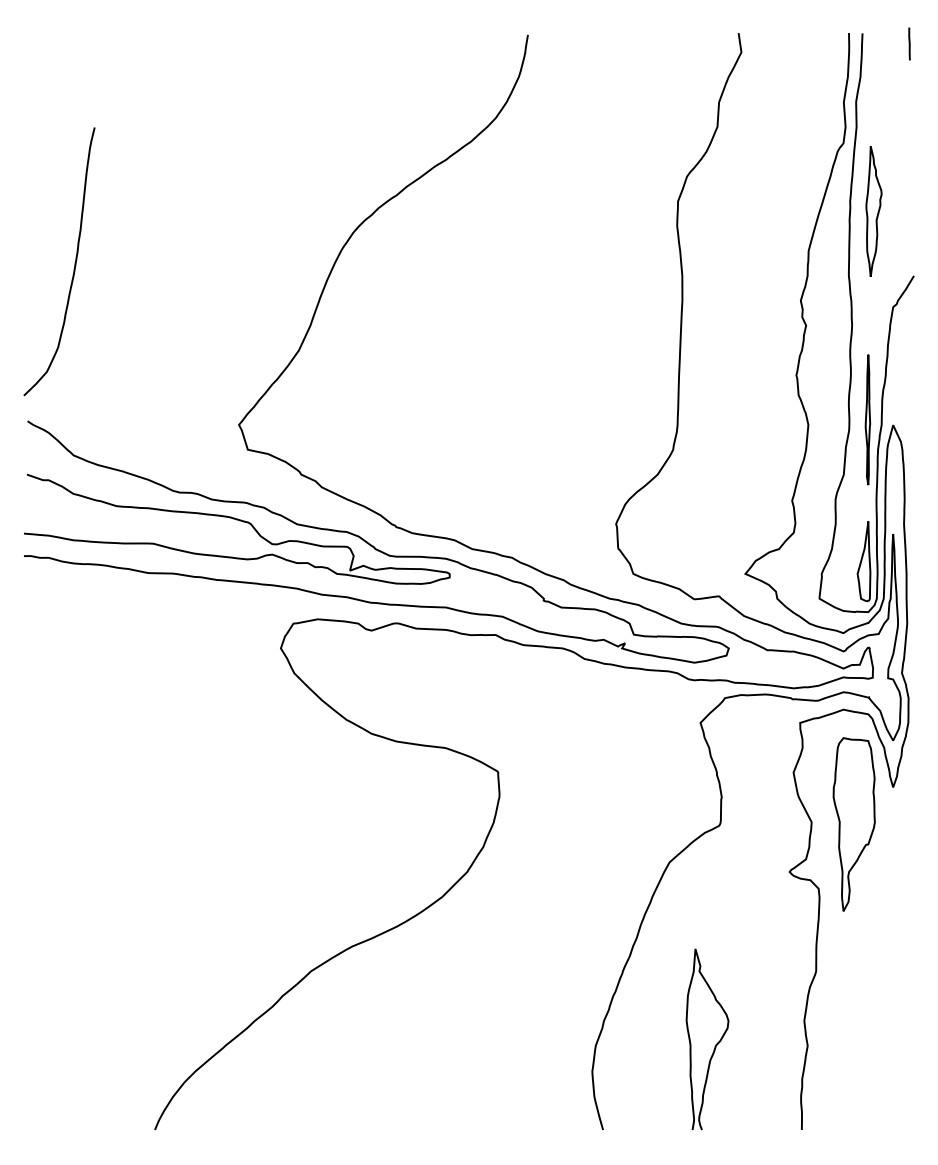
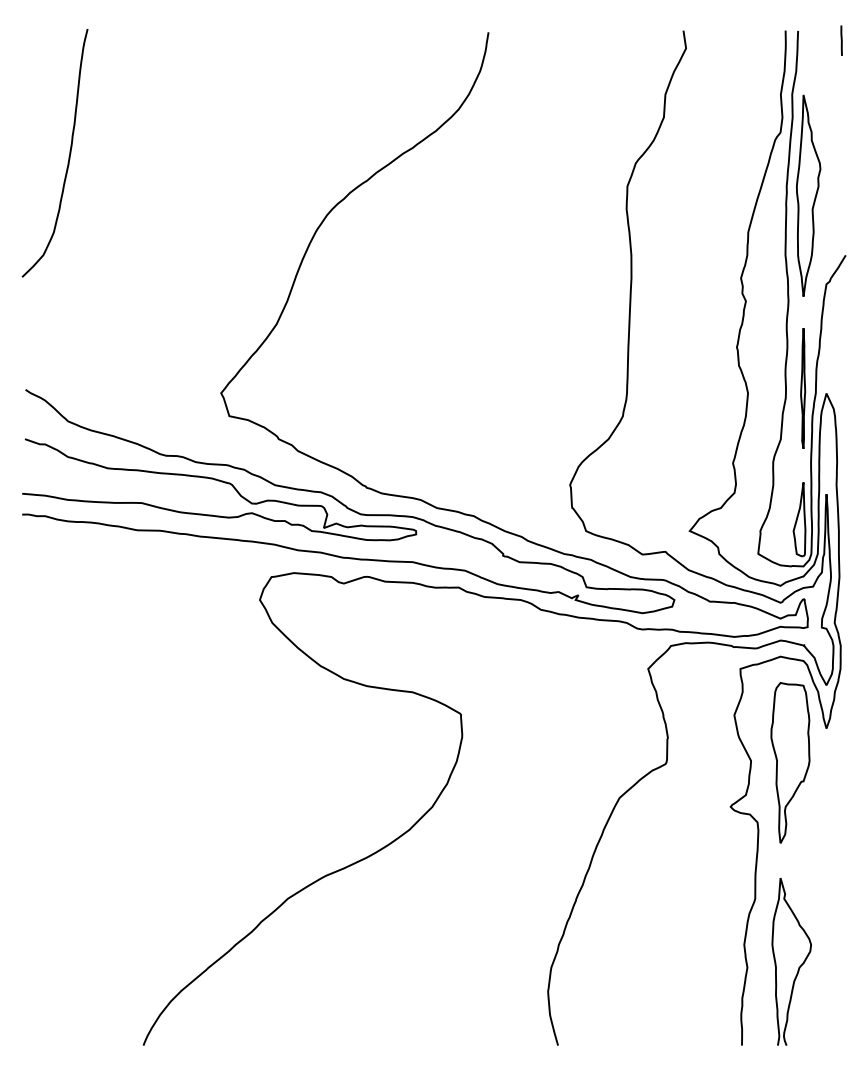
part: (873, 211) -> (808, 195), size x1.67
curve: (74, 265) -> (68, 156), moved
curve: (714, 1045) -> (798, 967), moved

